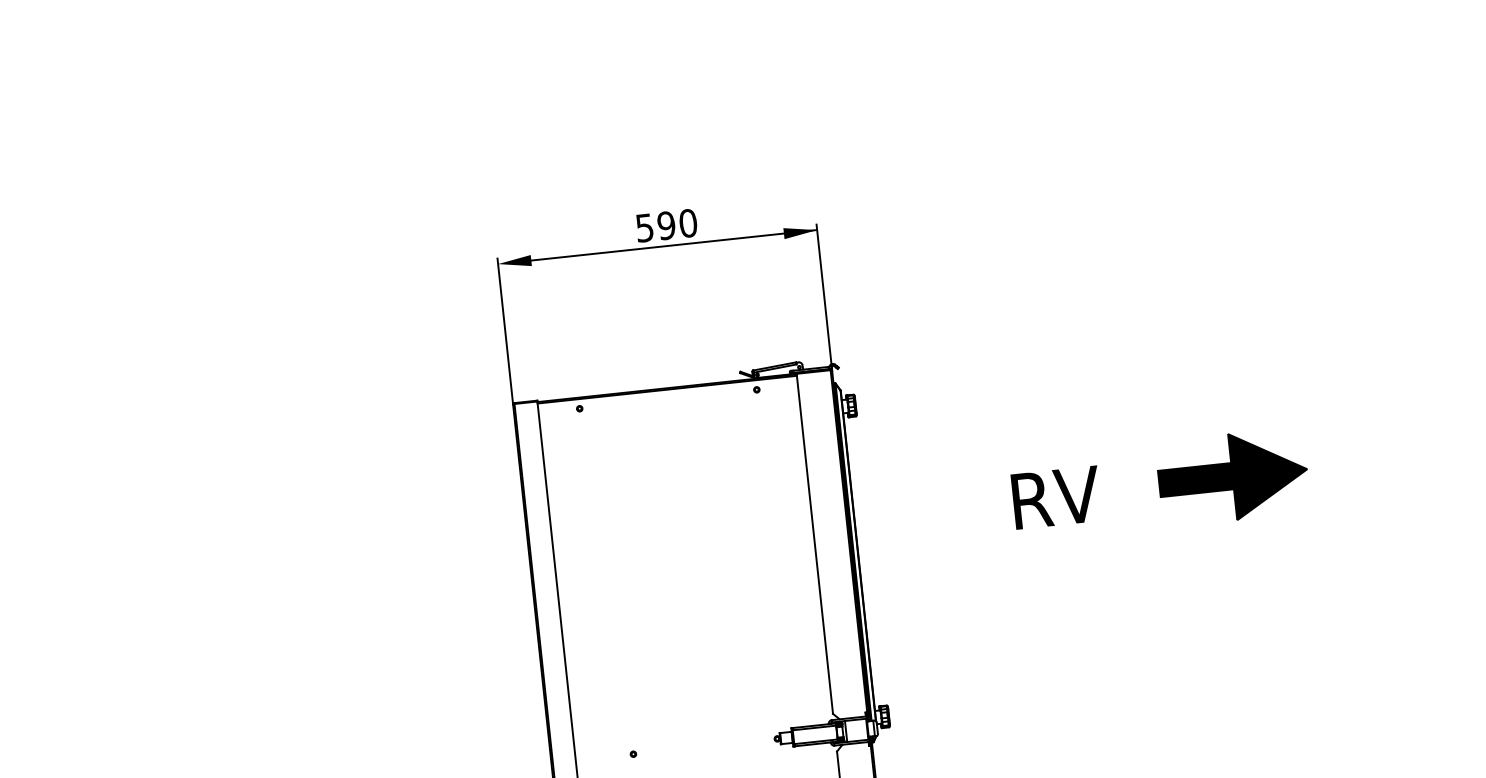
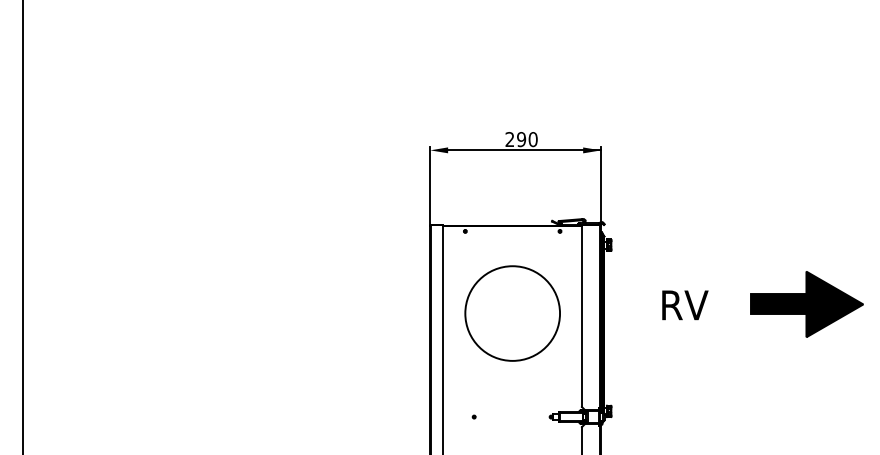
text: (643, 227) -> (509, 139), 590 -> 290
part: (1232, 477) -> (806, 304), size x1.43
text: (1056, 497) -> (685, 305), moved
circle: (684, 552) -> (512, 313), added

